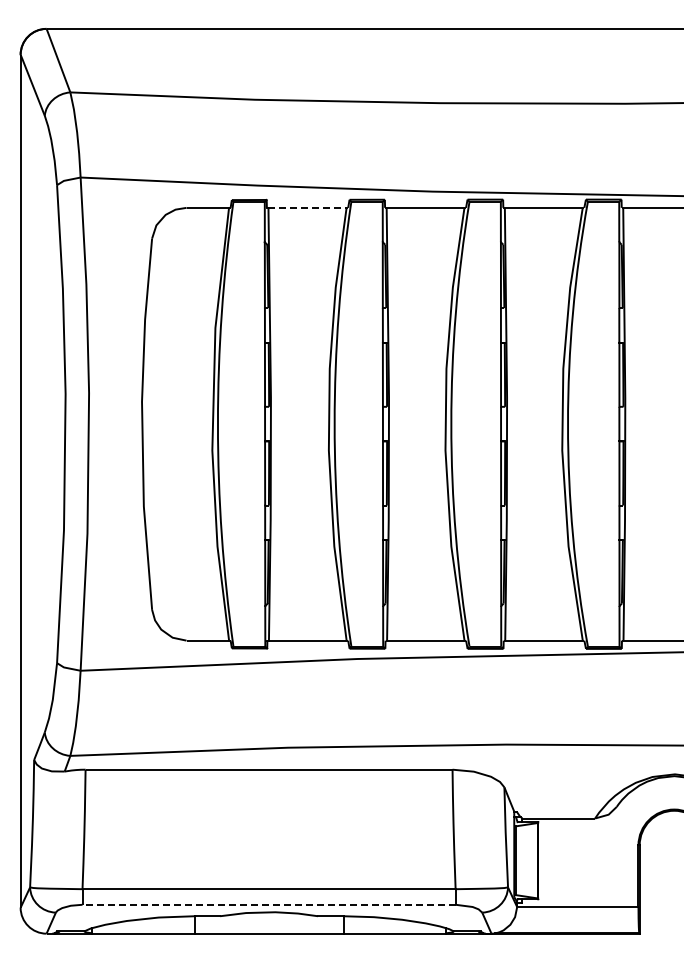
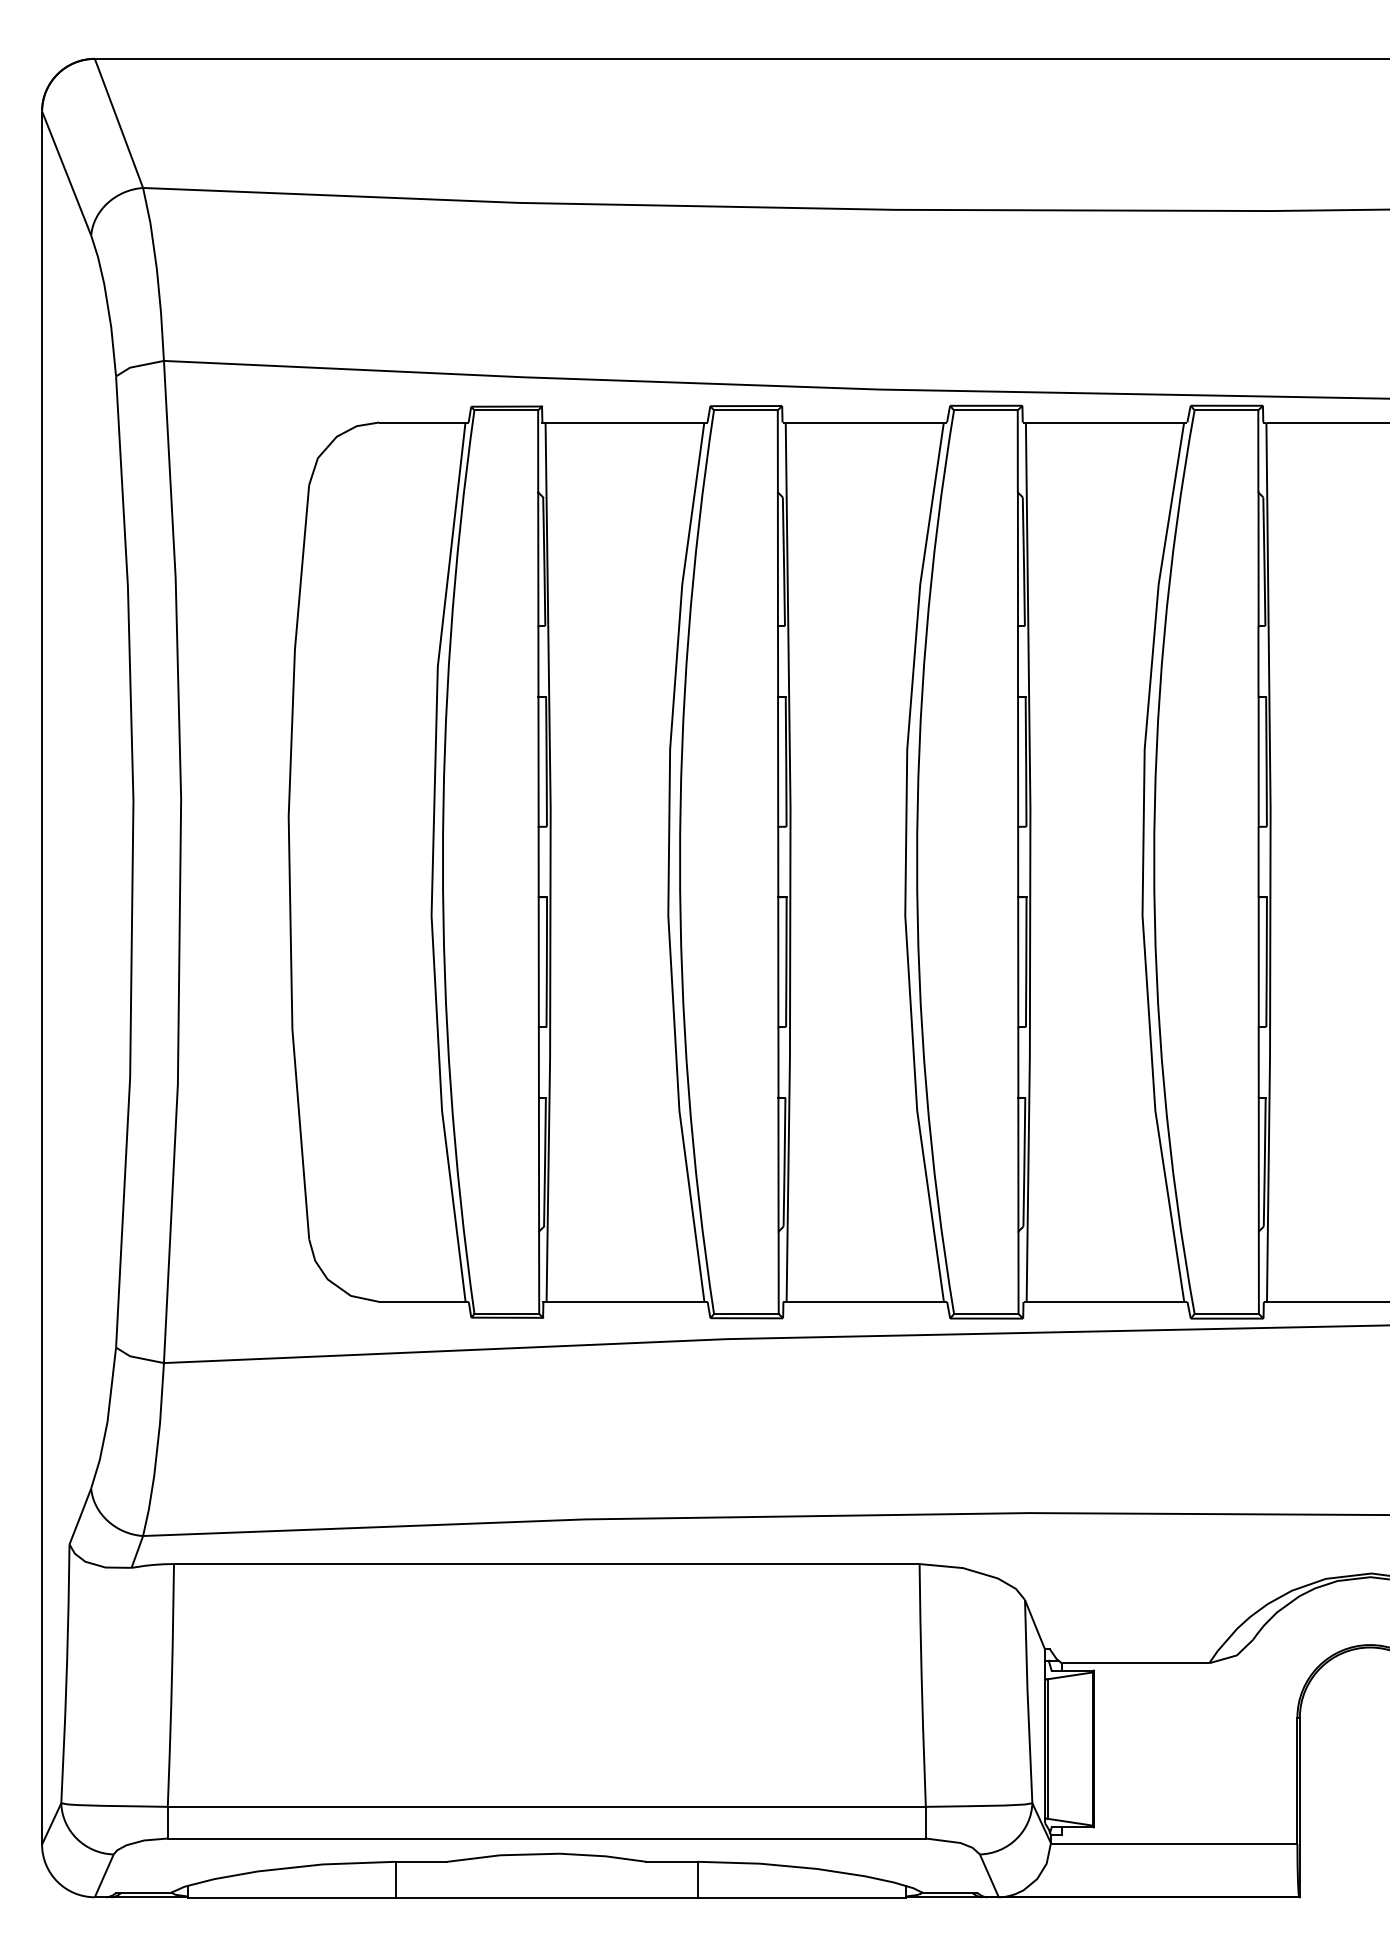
line: (308, 207) -> (626, 421), dashed -> solid
line: (269, 904) -> (547, 1837), dashed -> solid

